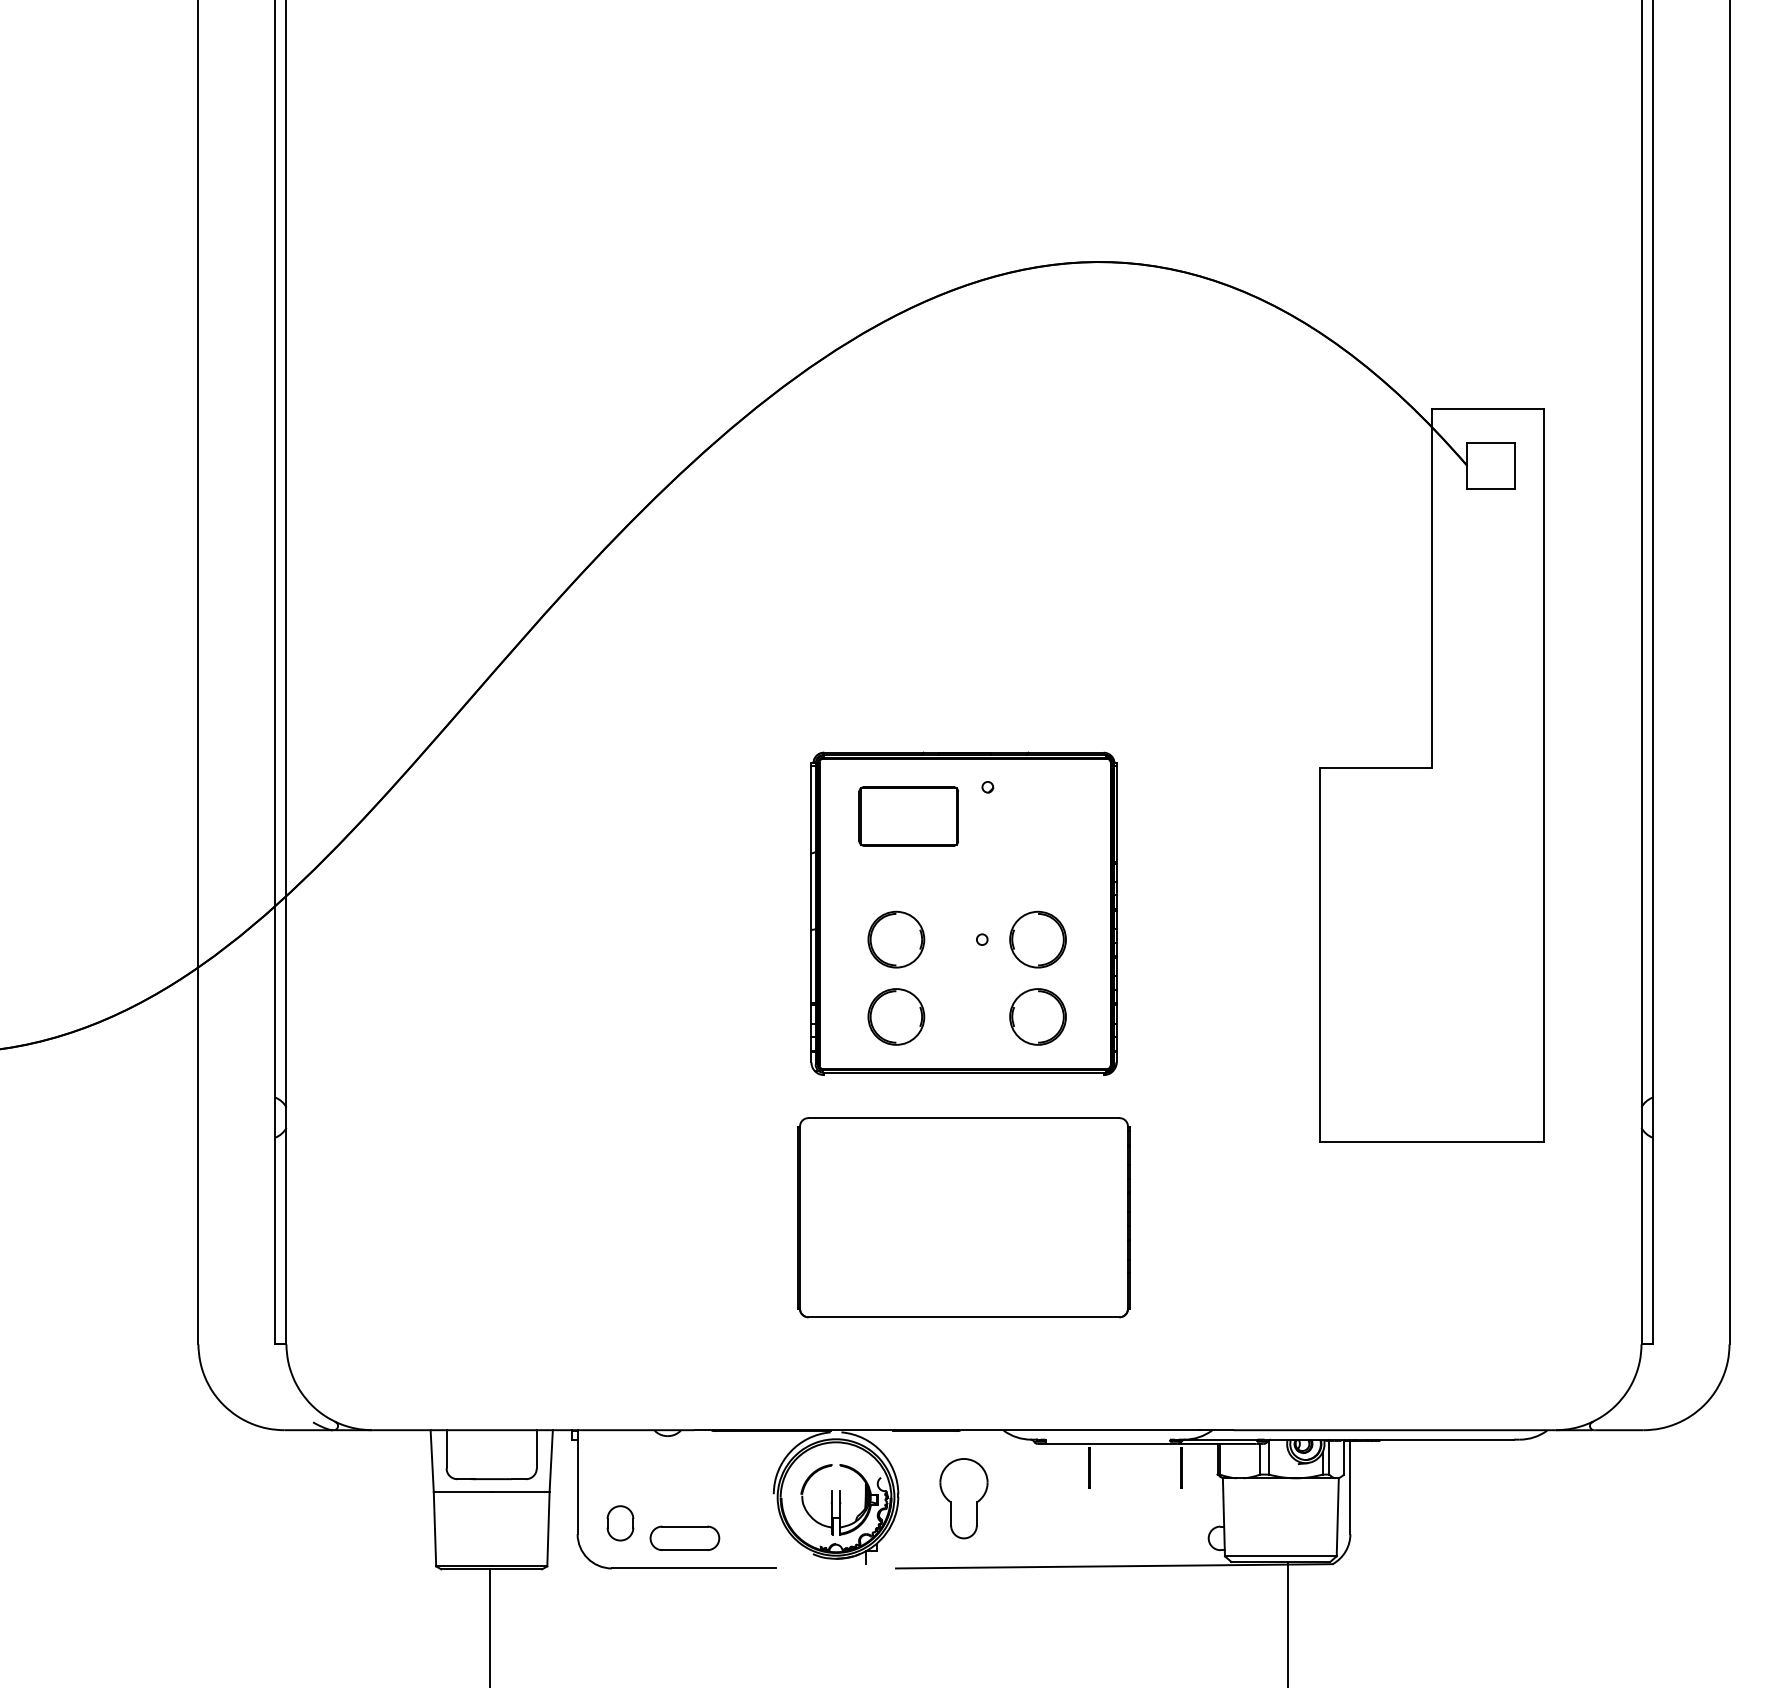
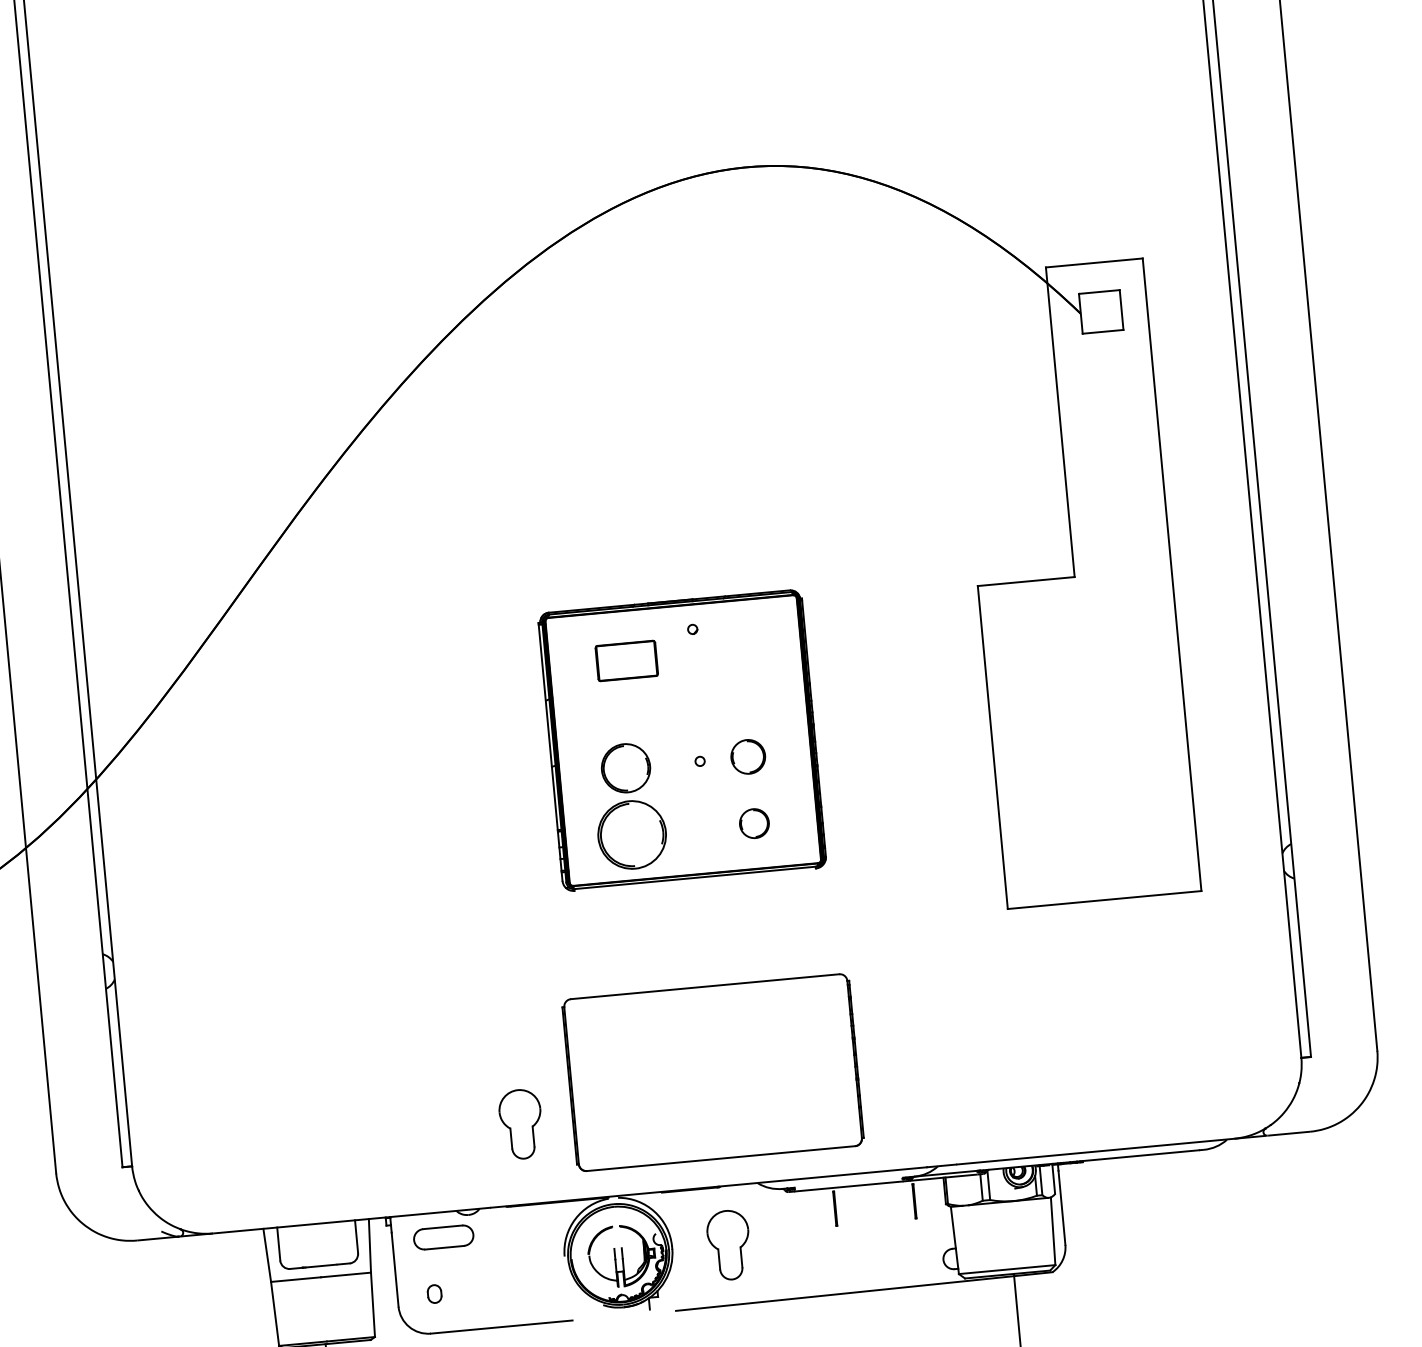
part: (908, 816) -> (626, 661), size x0.7
part: (1037, 939) -> (747, 756), size x0.7
part: (896, 1016) -> (632, 834), size x1.4
part: (1037, 1016) -> (753, 823), size x0.6
part: (963, 1217) -> (712, 1072), moved
part: (737, 1337) -> (520, 1124), added
part: (620, 1523) -> (434, 1294), size x0.6
part: (684, 1537) -> (443, 1236), moved

